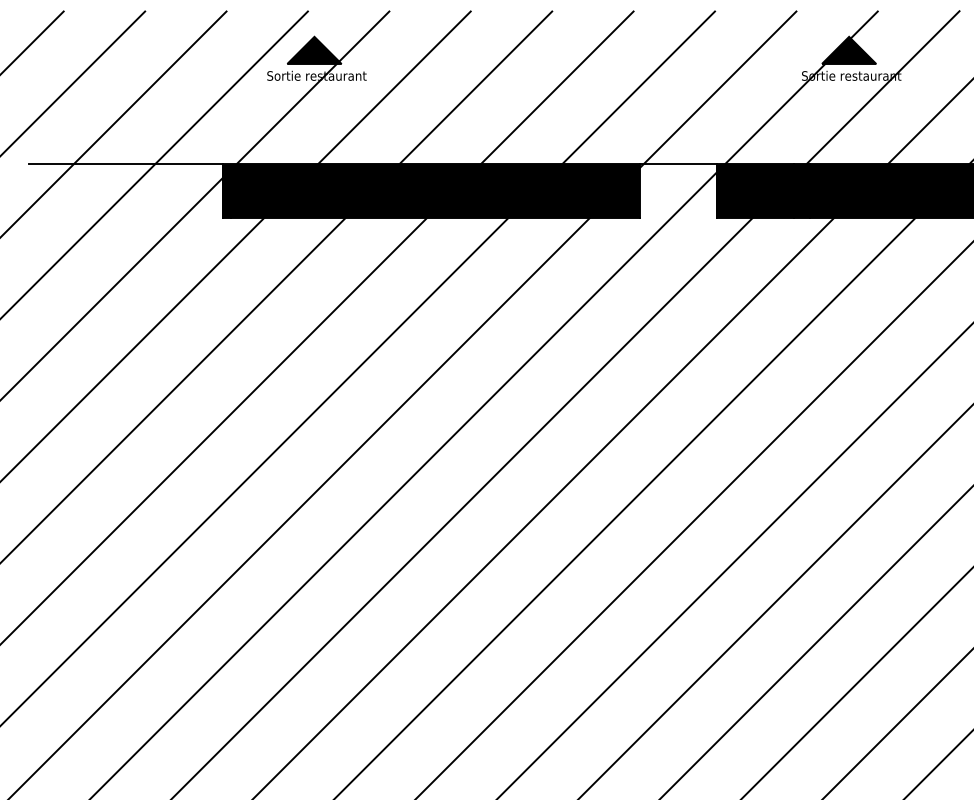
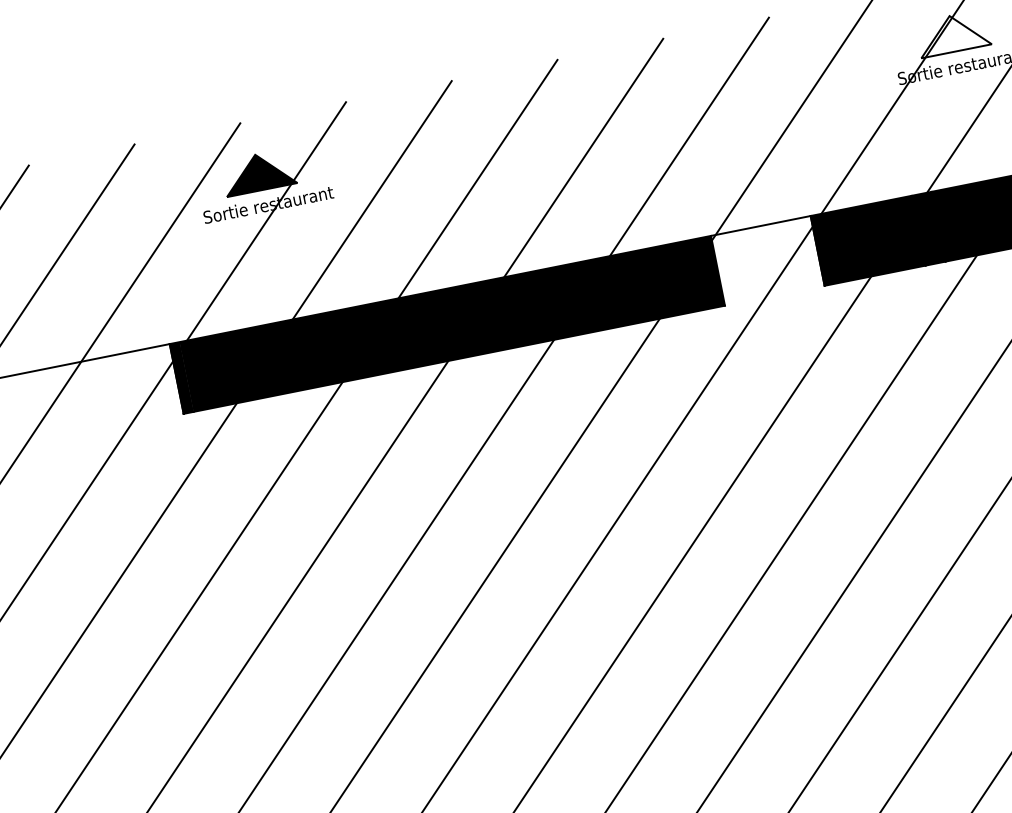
fill: (848, 50) -> (952, 33), removed

